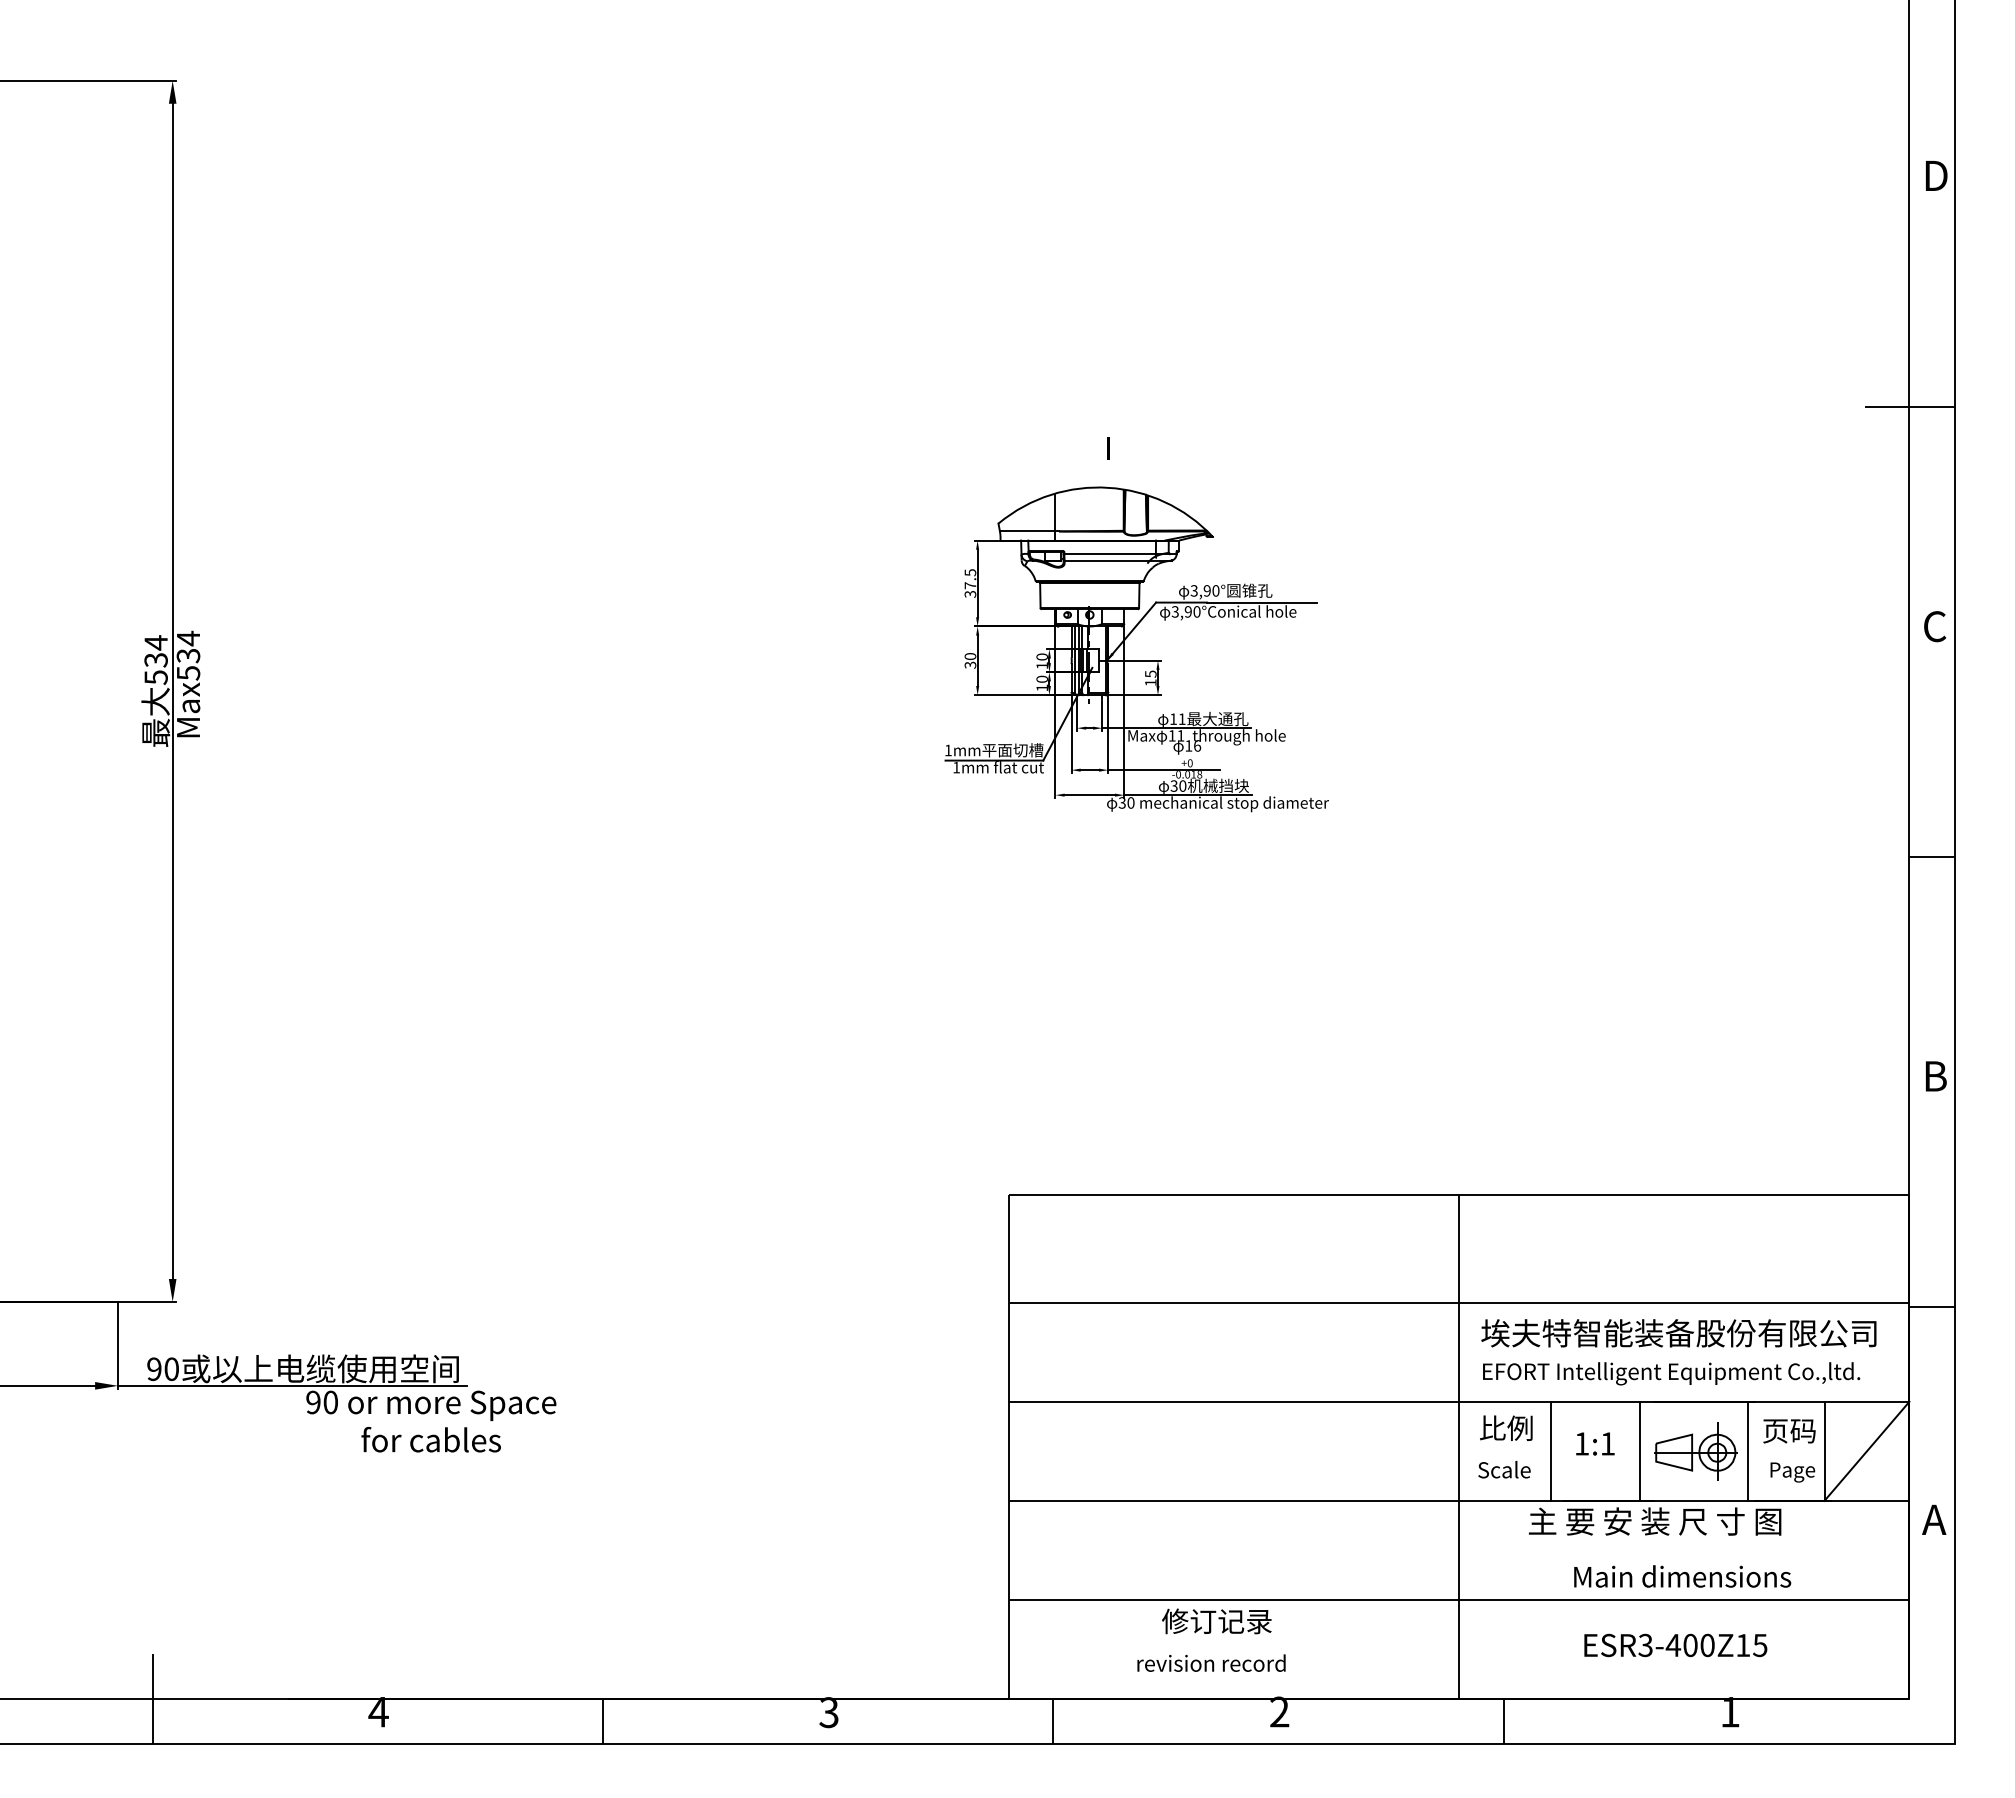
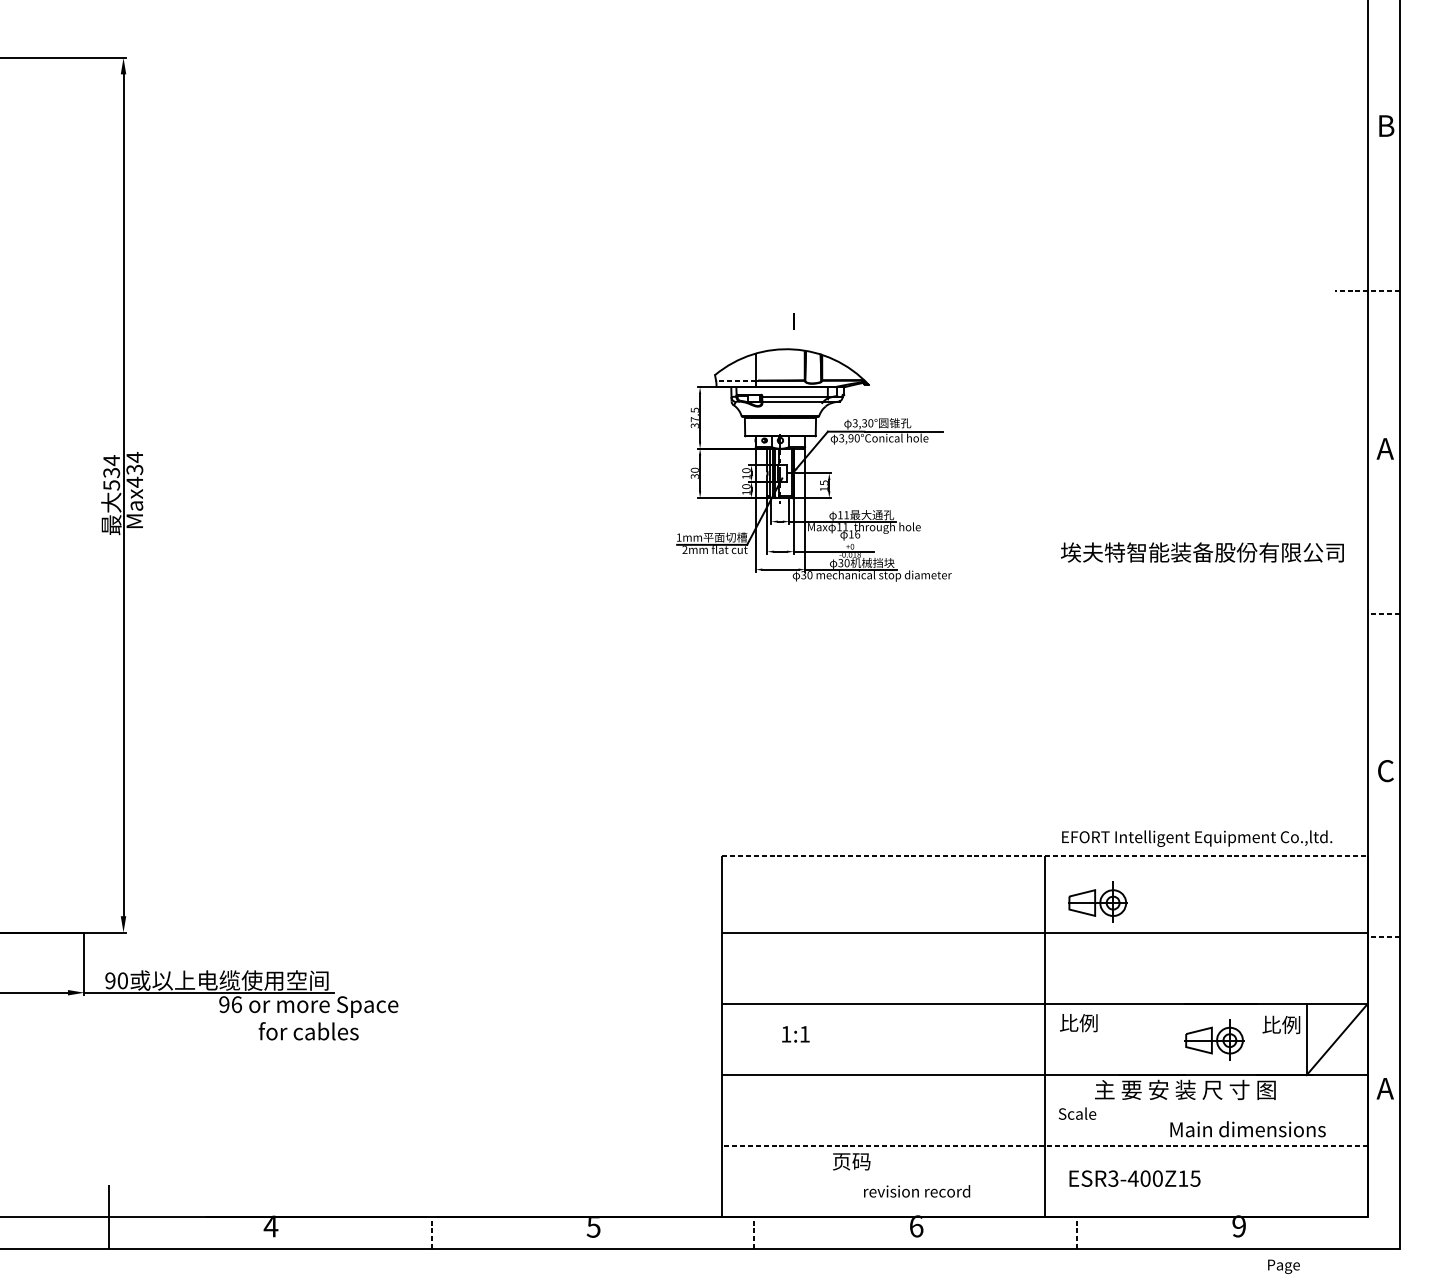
text: (1938, 175) -> (1388, 125), D -> B
line: (1909, 406) -> (1367, 291), solid -> dashed
line: (1027, 531) -> (735, 380), solid -> dashed
text: (1206, 590) -> (864, 423), 3,90° -> 3,30°
text: (1934, 626) -> (1385, 448), C -> A
text: (188, 673) -> (134, 482), Max534 -> Max434
text: (956, 767) -> (684, 549), 1mm -> 2mm
line: (1931, 856) -> (1383, 613), solid -> dashed
text: (1935, 1075) -> (1386, 770), B -> C
line: (1459, 1194) -> (1045, 855), solid -> dashed
part: (1532, 1259) -> (1097, 902), added
line: (1931, 1307) -> (1383, 936), solid -> dashed
text: (1678, 1333) -> (1202, 552), moved
text: (1671, 1373) -> (1197, 838), moved
text: (330, 1402) -> (236, 1004), 90 -> 96
text: (1788, 1430) -> (1280, 1024), 页码 -> 比例
text: (1595, 1443) -> (795, 1034), moved
line: (1551, 1450) -> (1111, 1039), removed
line: (1639, 1450) -> (1174, 1039), removed
line: (1748, 1450) -> (1252, 1039), removed
text: (1504, 1469) -> (1077, 1113), moved
text: (1792, 1472) -> (1283, 1266), moved
text: (1682, 1576) -> (1247, 1129), moved
line: (1458, 1599) -> (1044, 1145), solid -> dashed
text: (1216, 1621) -> (871, 1161), 修订记录 -> 页码
text: (1675, 1645) -> (1134, 1178), moved
text: (1211, 1662) -> (917, 1190), moved
text: (1279, 1711) -> (916, 1225), 2 -> 6
text: (1729, 1711) -> (1238, 1225), 1 -> 9
text: (828, 1712) -> (593, 1226), 3 -> 5
line: (602, 1721) -> (431, 1233), solid -> dashed
line: (1053, 1721) -> (754, 1233), solid -> dashed
line: (1504, 1721) -> (1077, 1233), solid -> dashed

